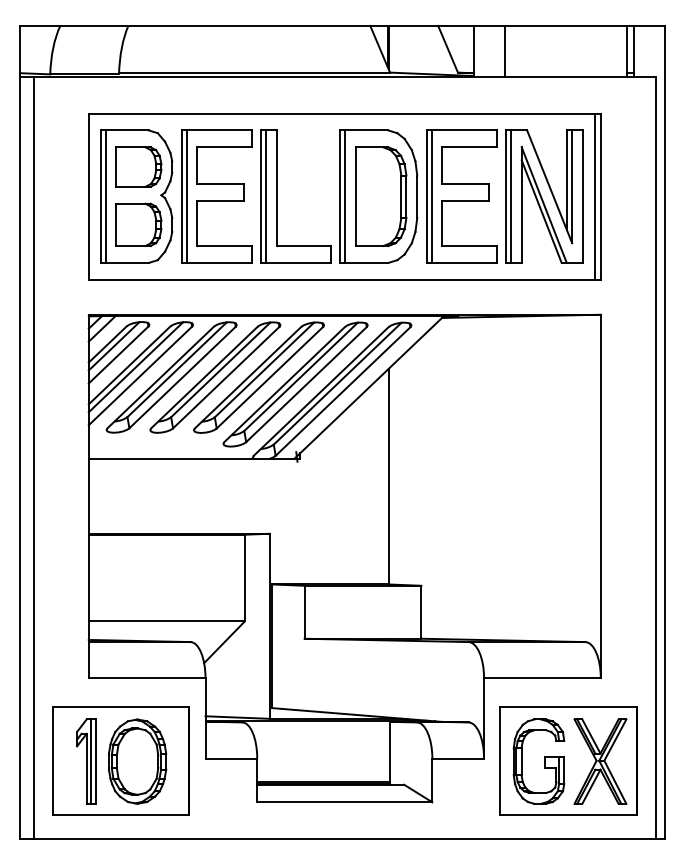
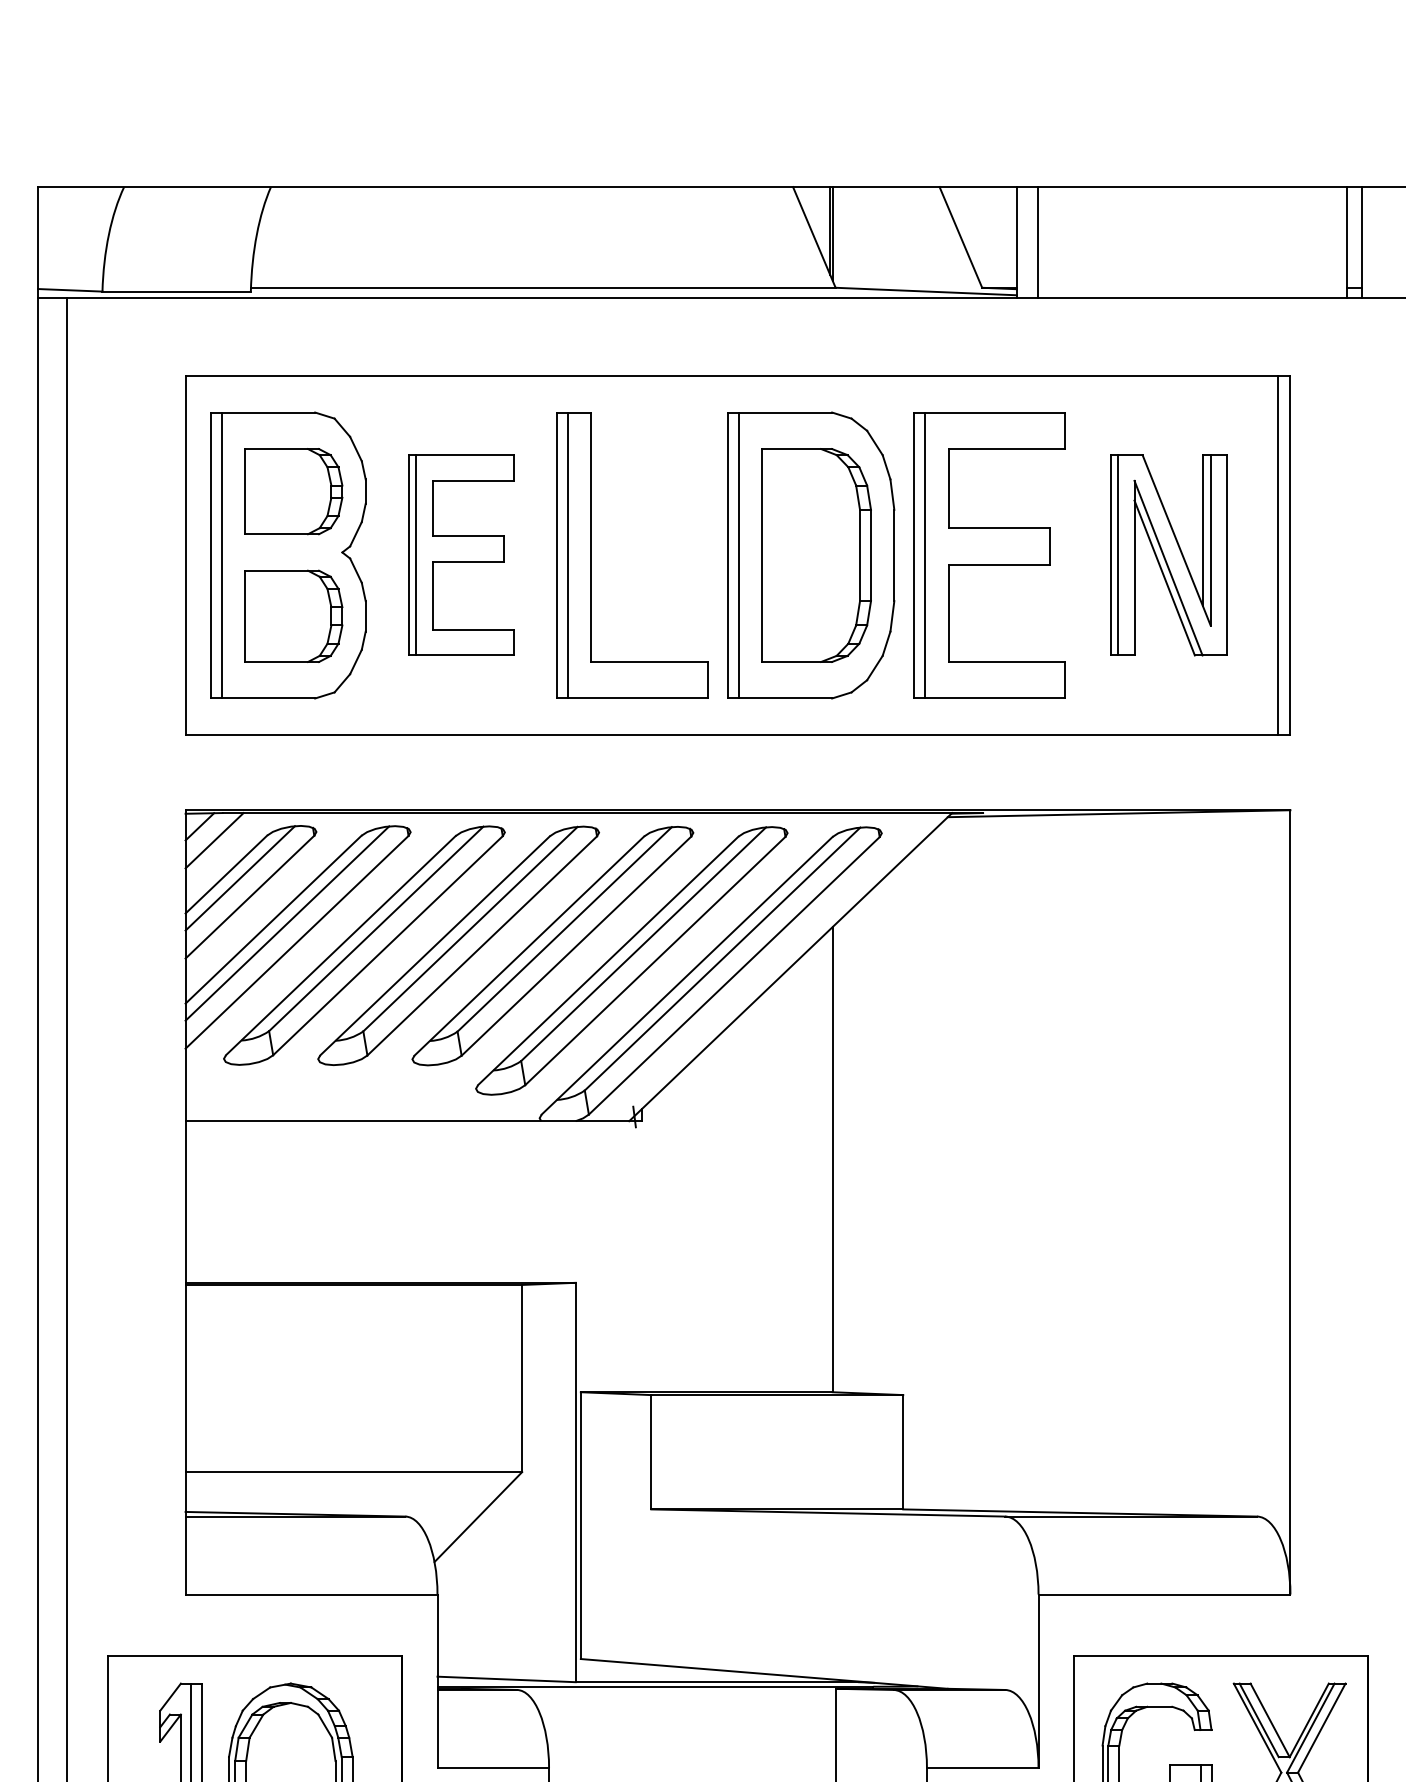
line: (504, 51) -> (1037, 242), moved
part: (216, 196) -> (461, 555), size x0.7
part: (544, 196) -> (1168, 555), size x0.7

